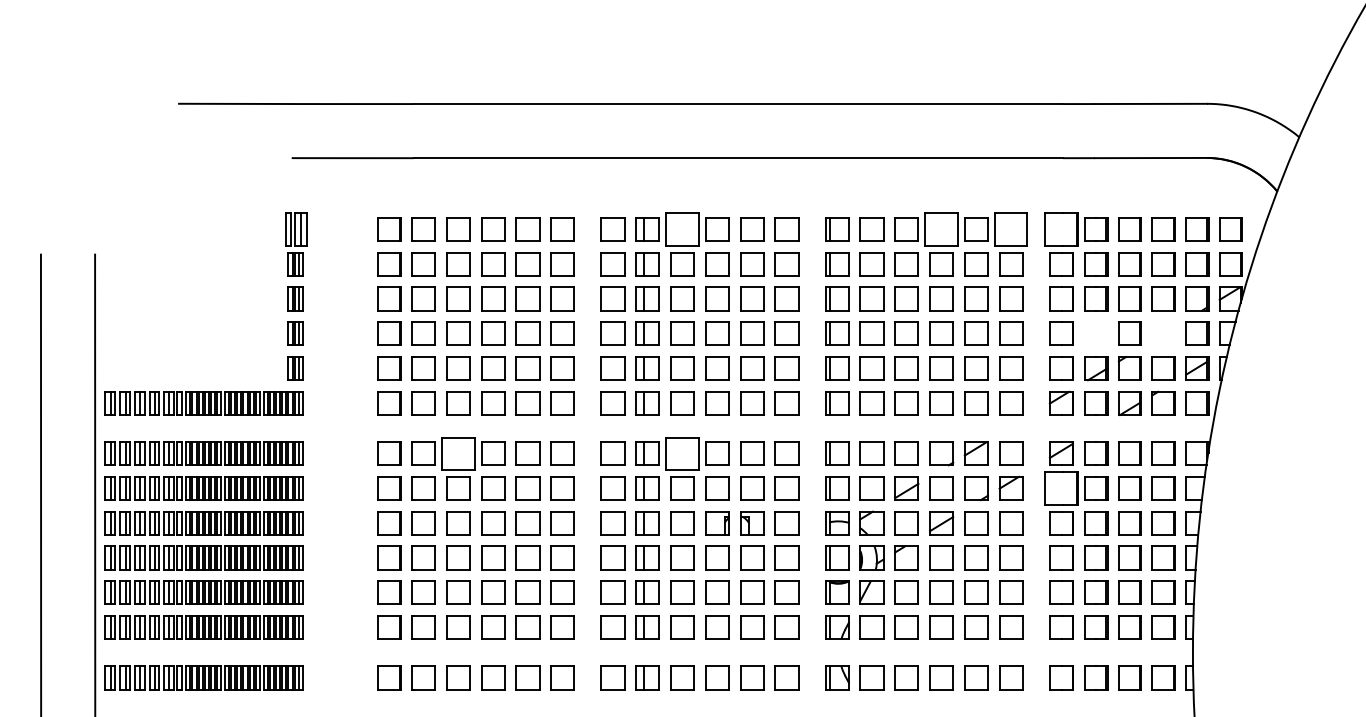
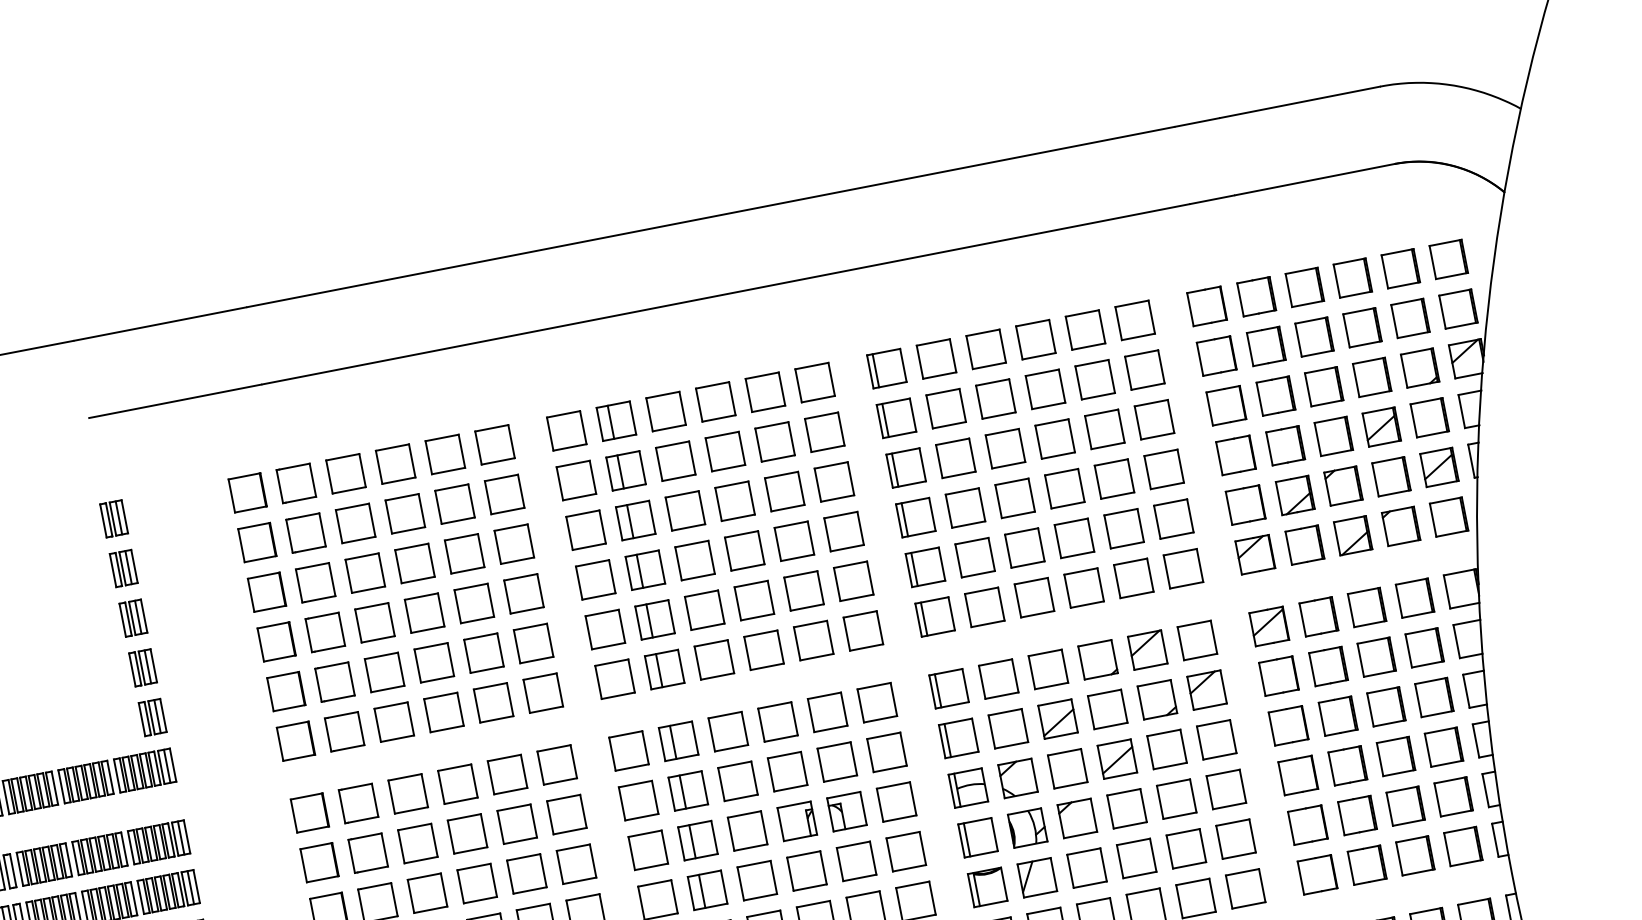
part: (295, 229) -> (113, 519), size x0.71
part: (682, 229) -> (665, 411), size x0.71
part: (941, 229) -> (1035, 339), size x0.71
part: (1011, 229) -> (1135, 320), size x0.71
part: (1061, 229) -> (1206, 306), size x0.71
part: (1096, 333) -> (1285, 445), added
part: (1163, 333) -> (1381, 426), added
part: (458, 453) -> (408, 793), size x0.71
part: (682, 453) -> (728, 731), size x0.71
part: (1061, 488) -> (1278, 676), size x0.71

